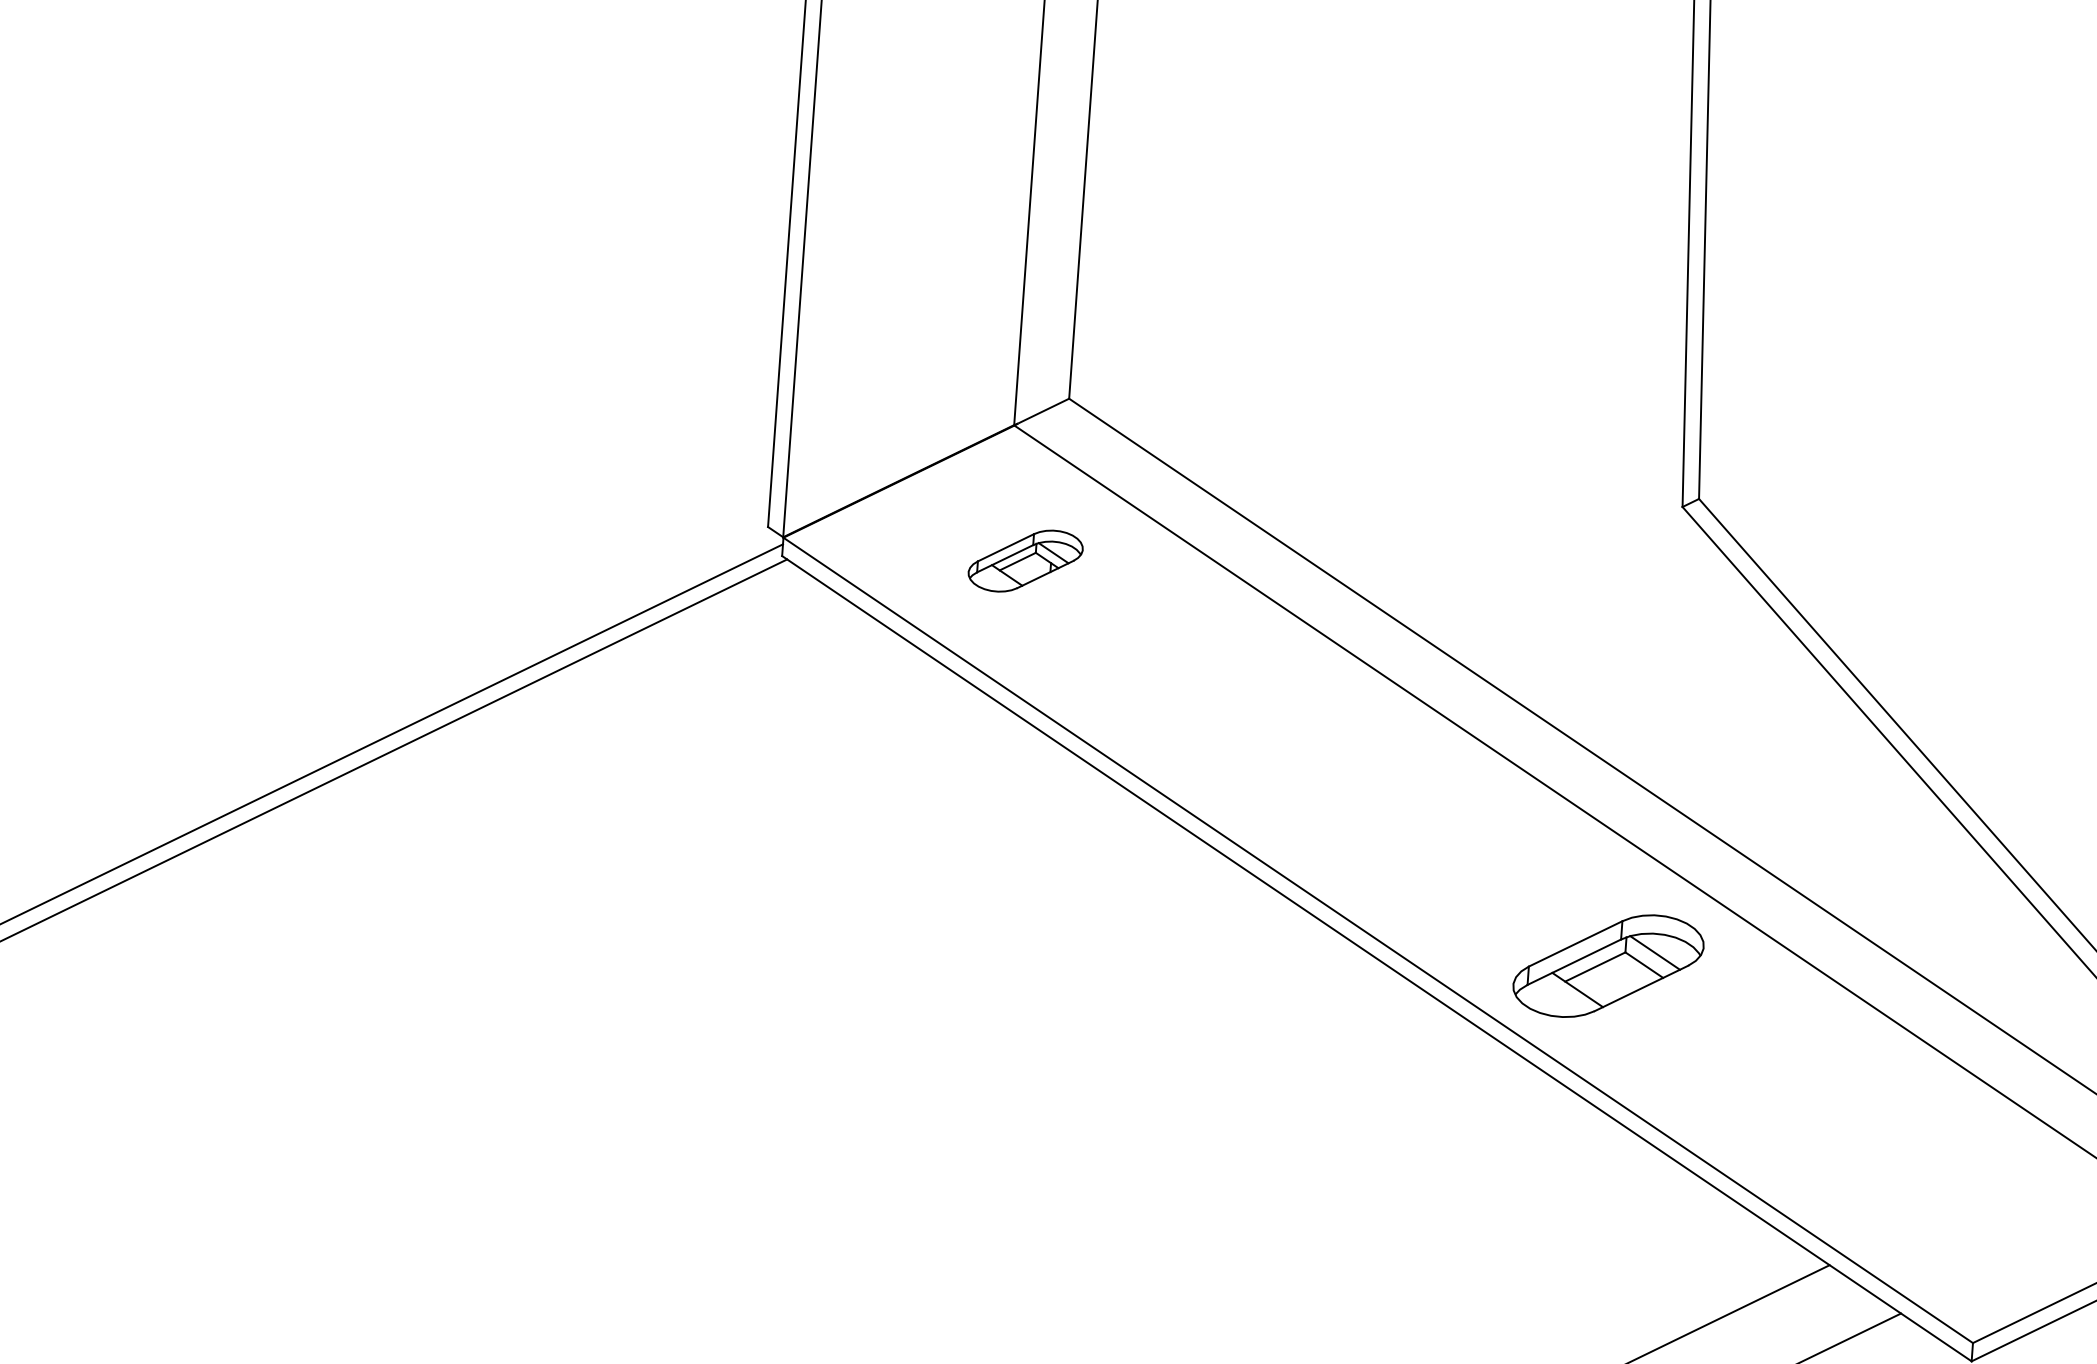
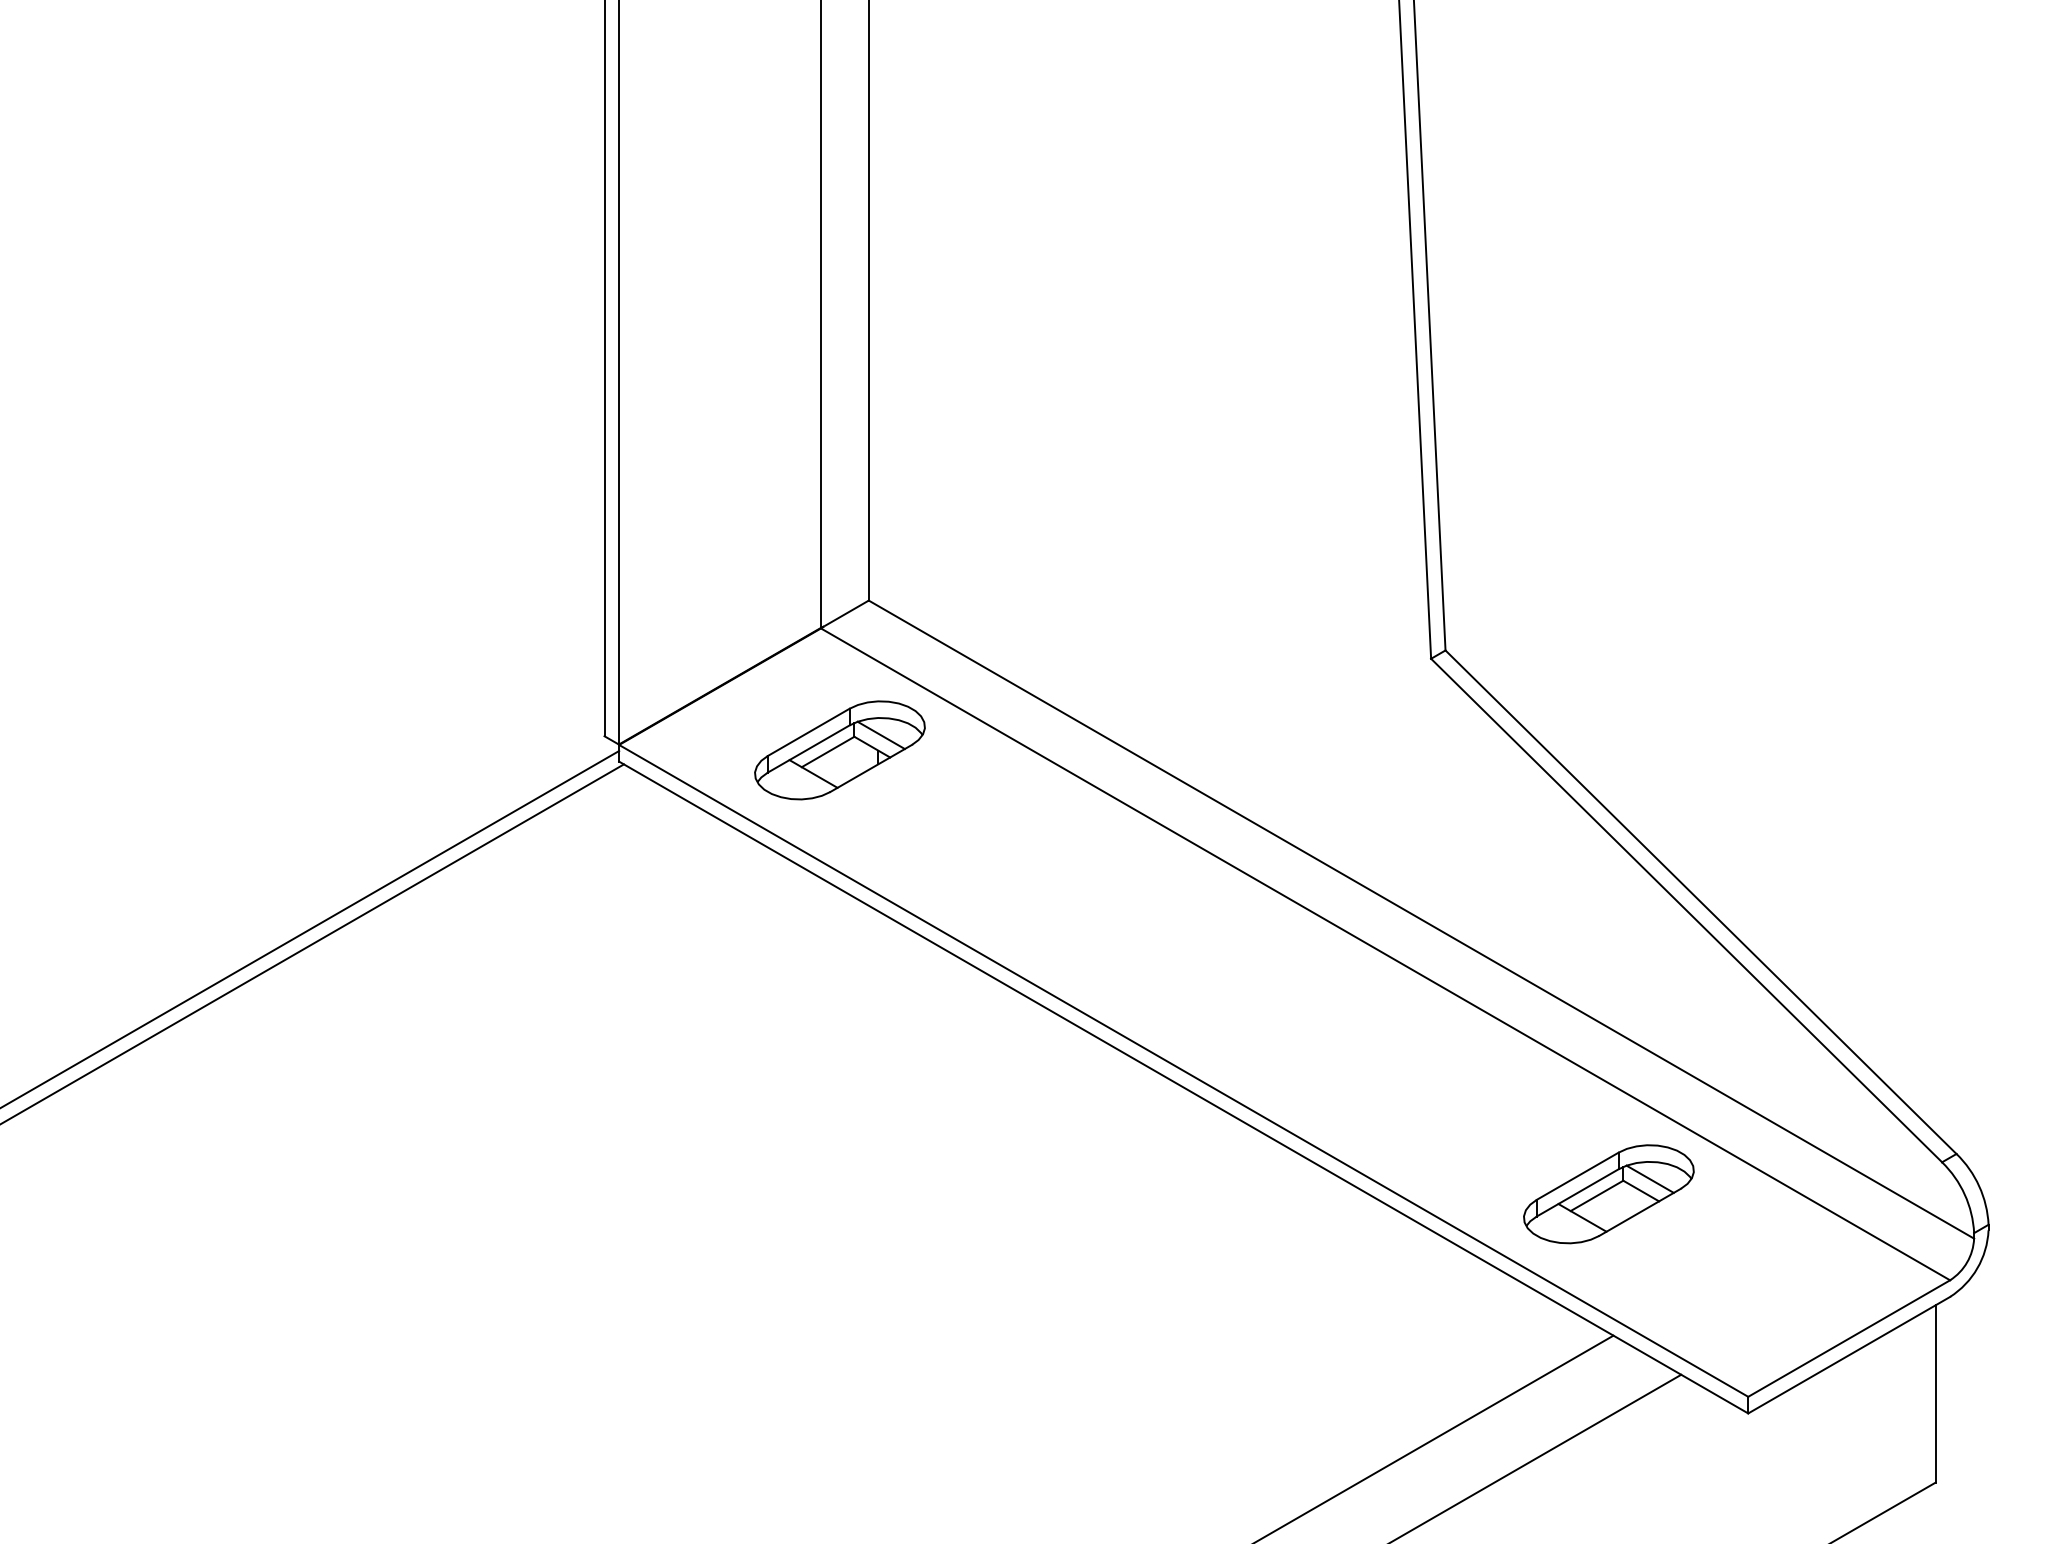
part: (1025, 561) -> (839, 750), size x1.67
part: (1608, 966) -> (1608, 1194), moved

